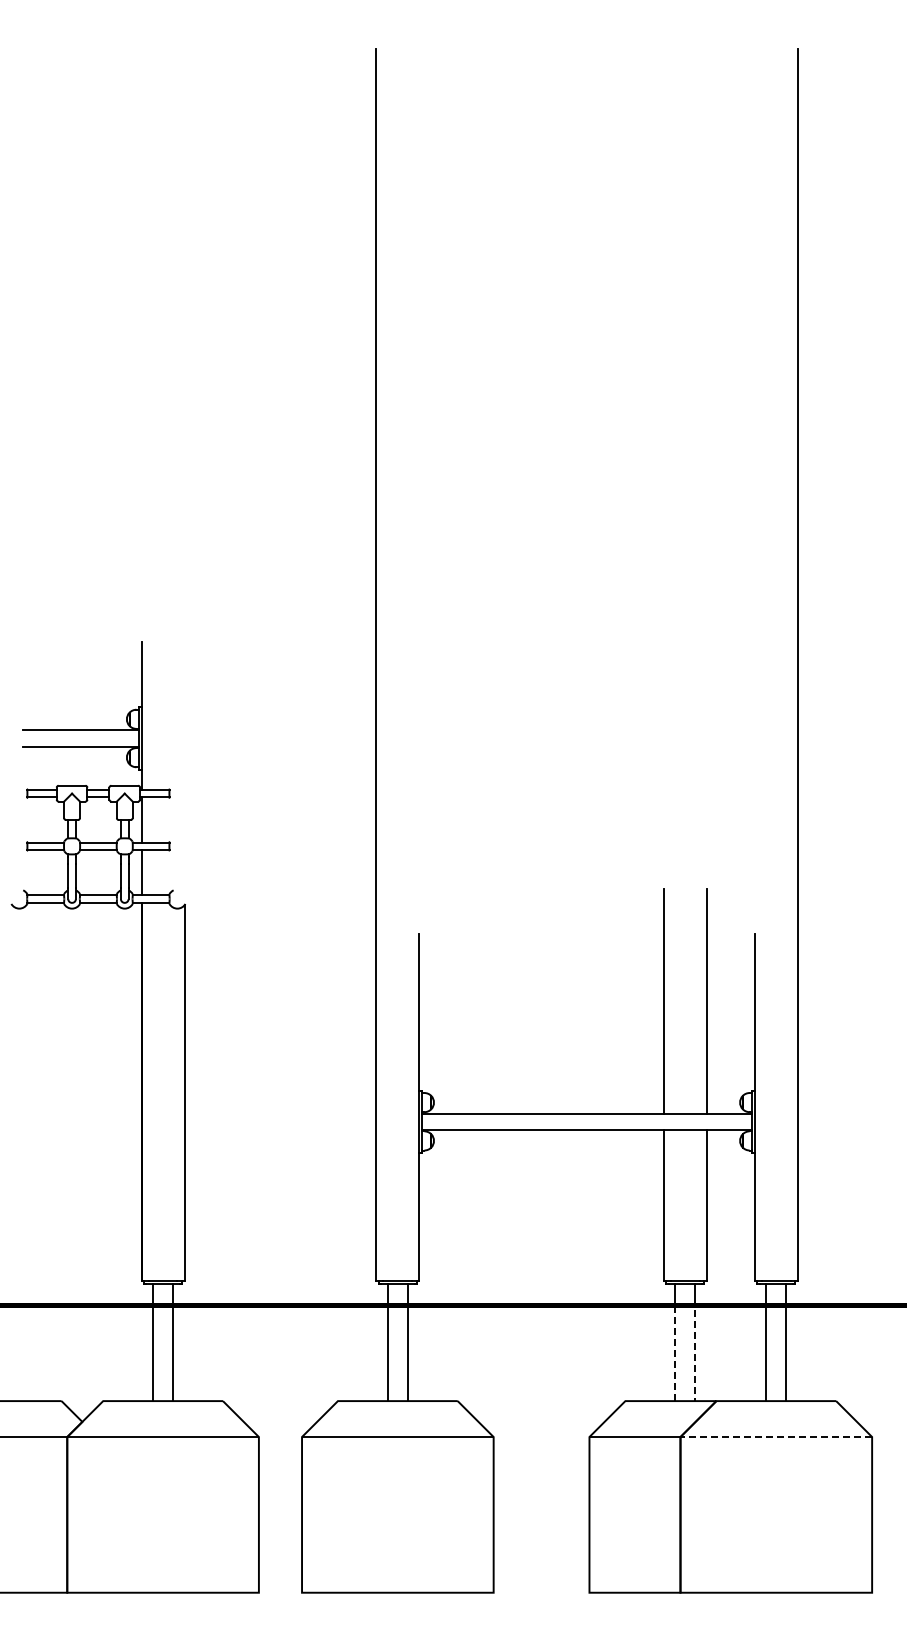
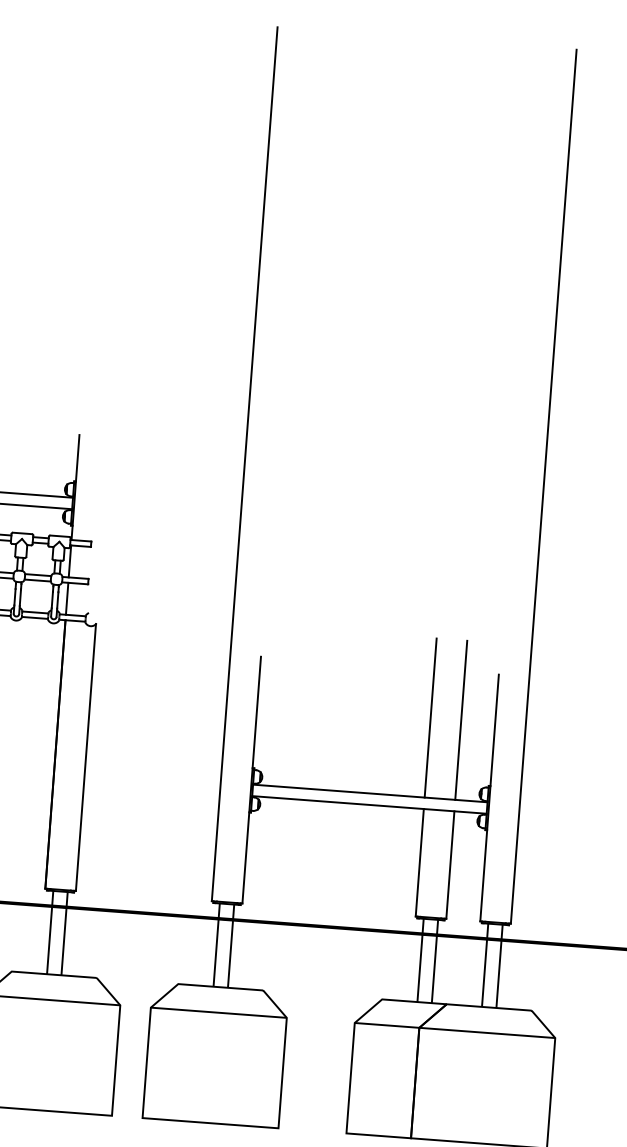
line: (685, 1305) -> (429, 934), dashed -> solid
line: (776, 1437) -> (487, 1033), dashed -> solid

